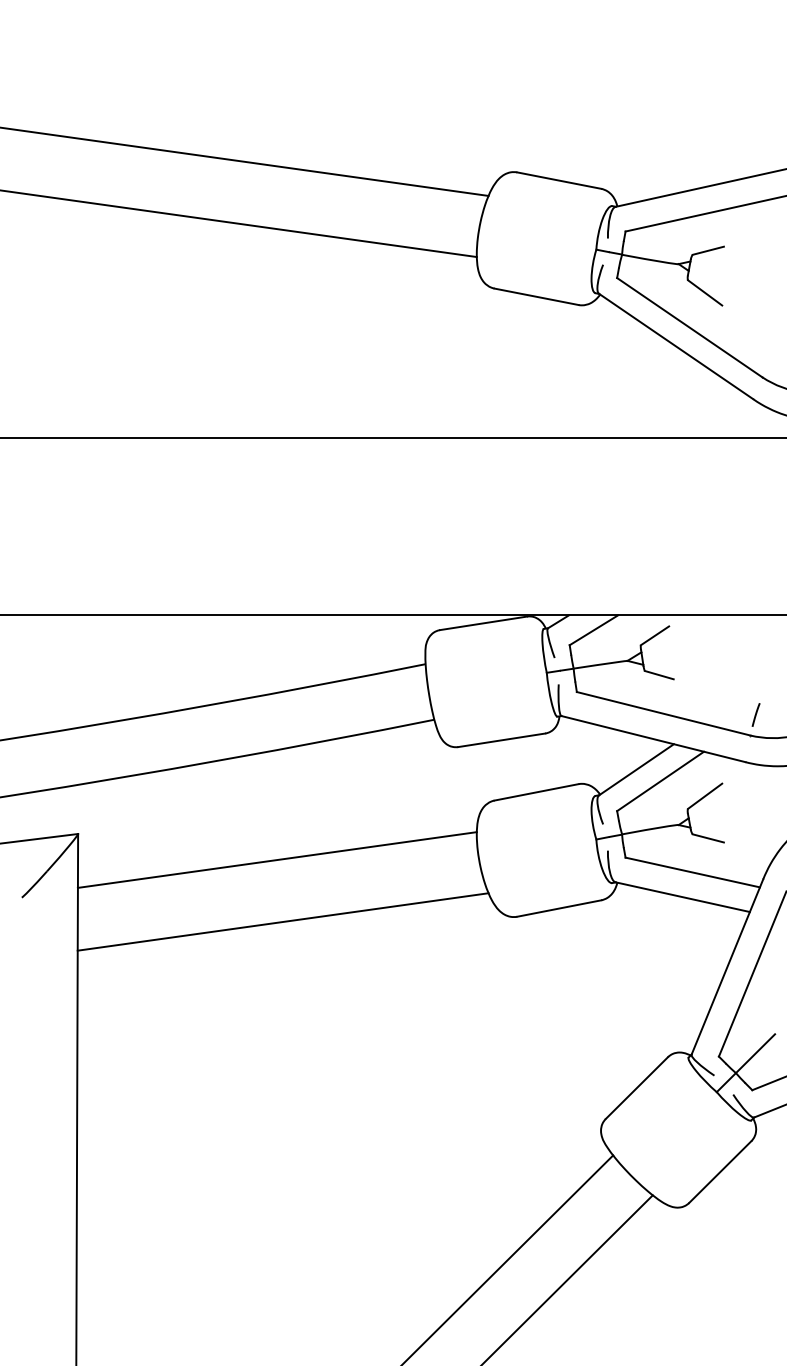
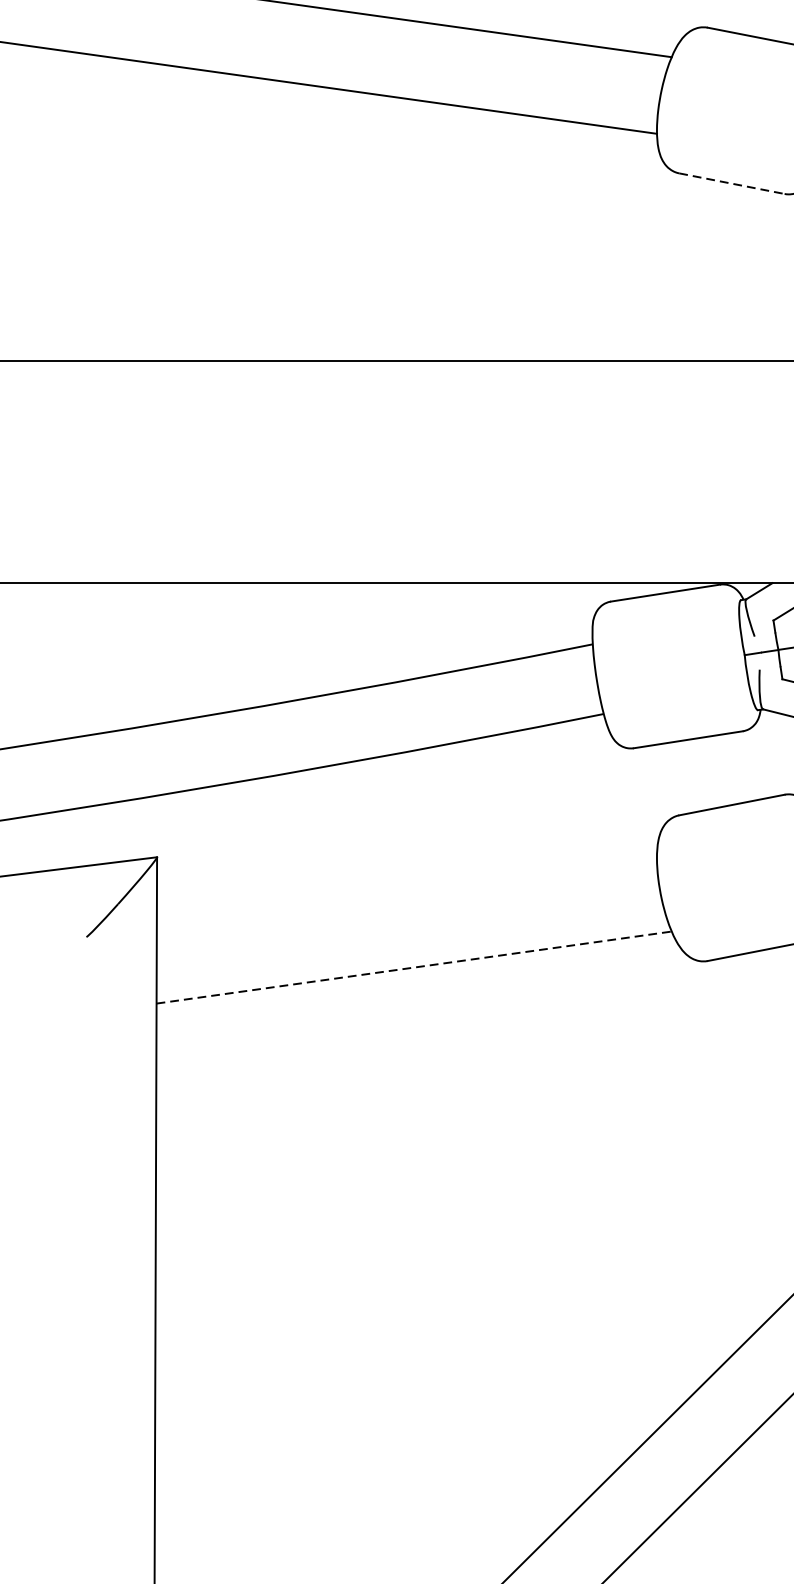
line: (536, 296) -> (731, 183), solid -> dashed
line: (276, 859) -> (405, 889), removed
line: (283, 921) -> (414, 966), solid -> dashed

